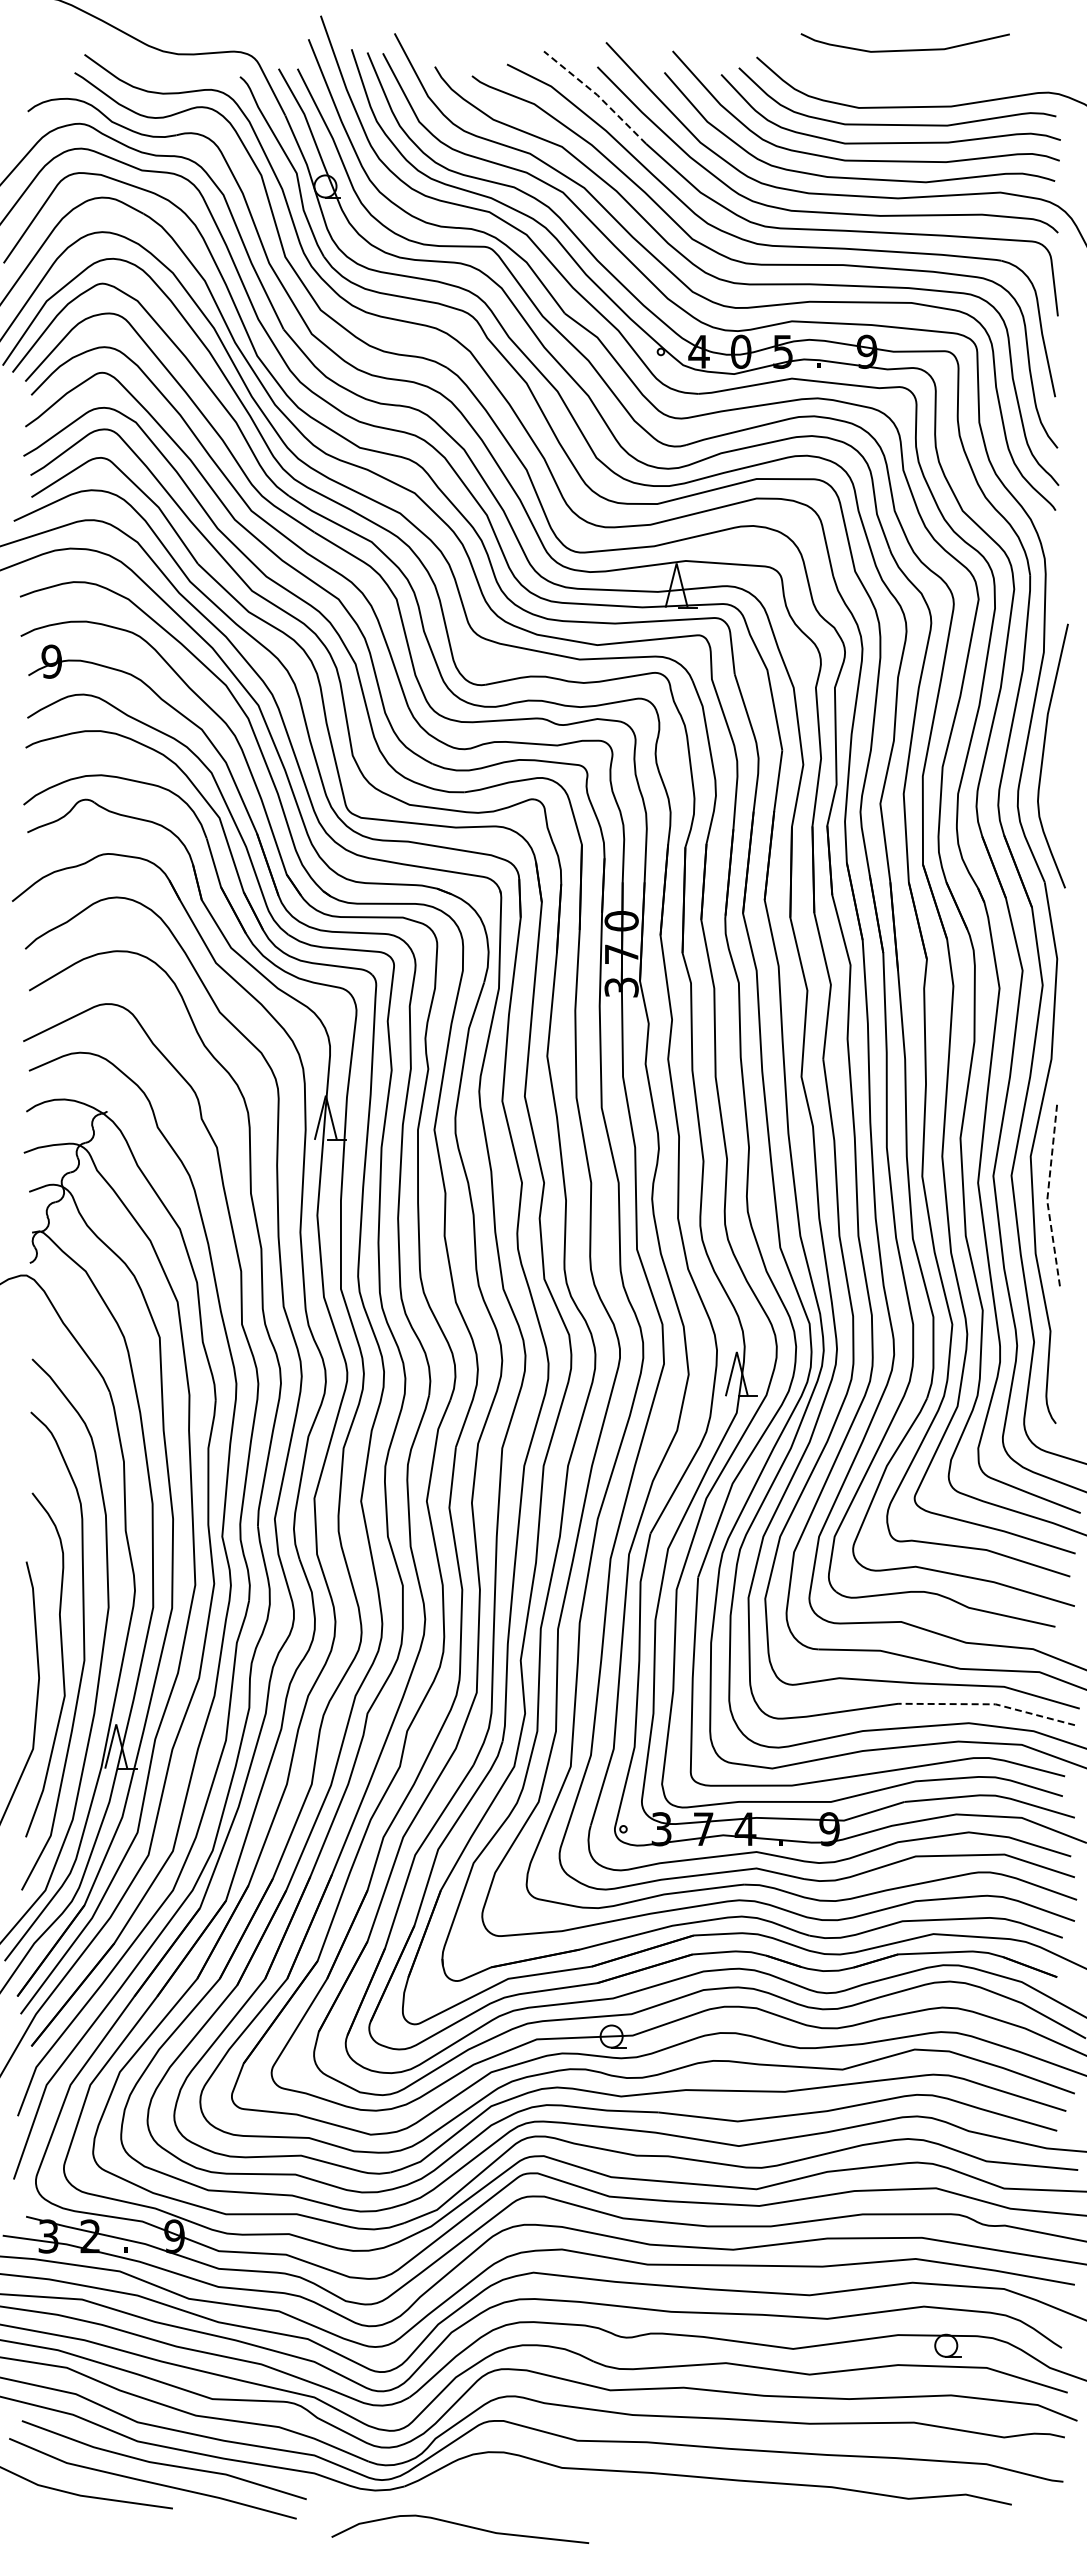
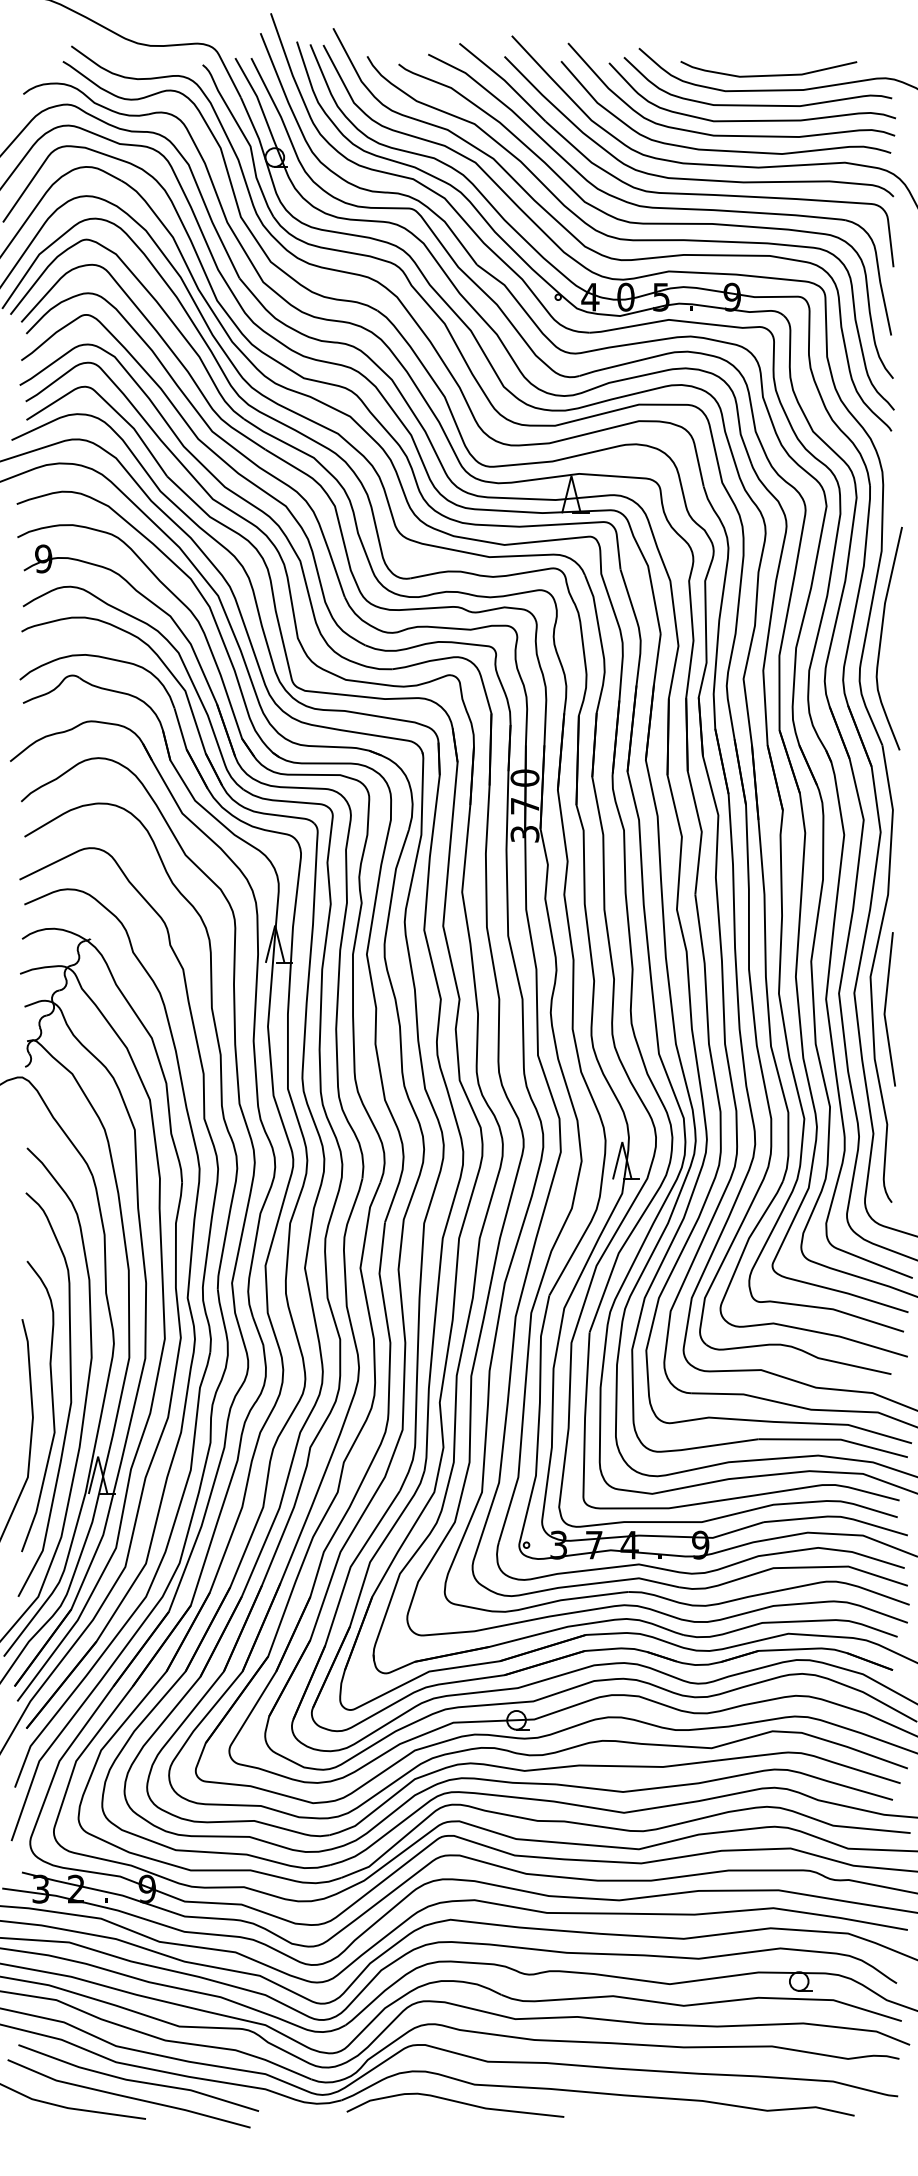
curve: (904, 49) -> (768, 74), moved
line: (597, 95) -> (504, 80), dashed -> solid
line: (1047, 1195) -> (884, 1009), dashed -> solid
line: (987, 1704) -> (834, 1439), dashed -> solid
curve: (462, 2526) -> (457, 2102), moved

